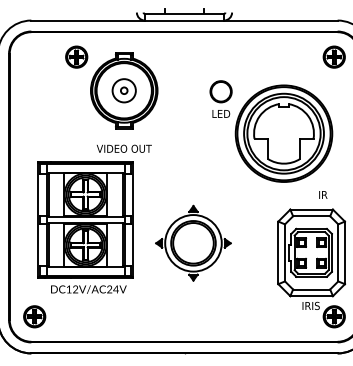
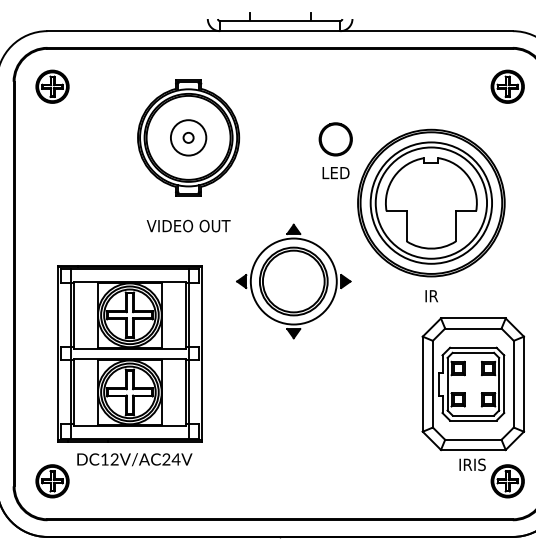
part: (76, 56) -> (52, 85), moved
text: (323, 194) -> (432, 295), moved
part: (85, 227) -> (129, 365), moved
part: (193, 242) -> (293, 280), moved

